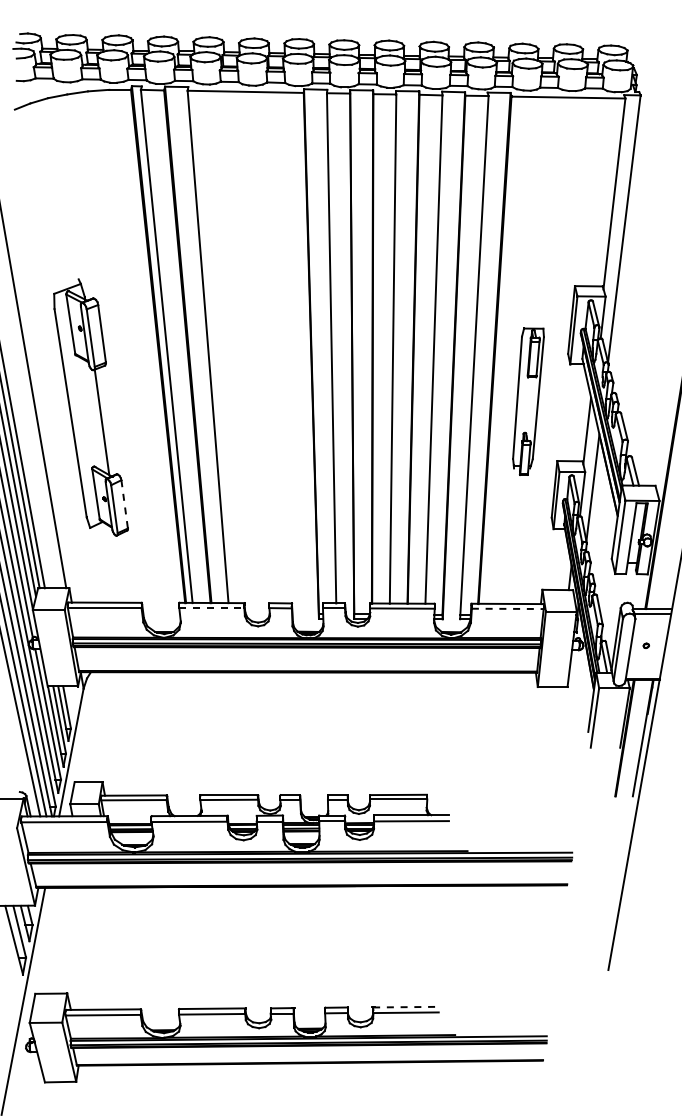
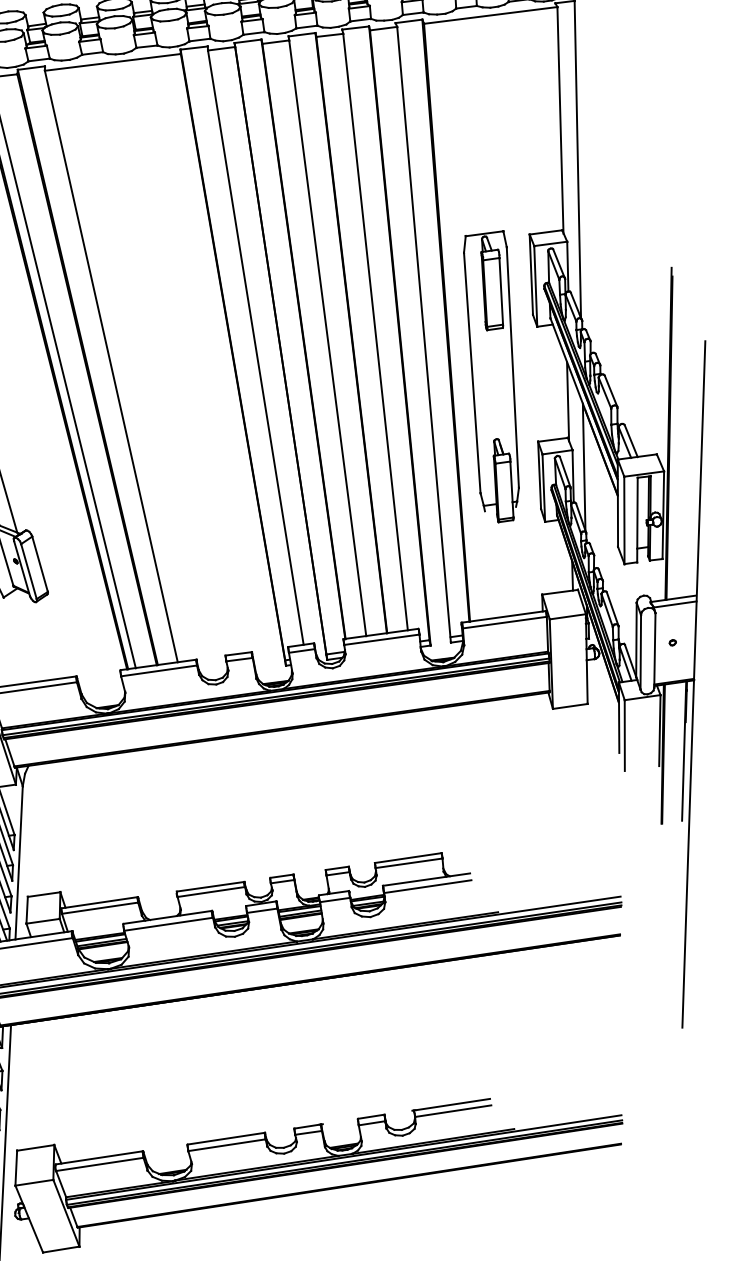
part: (528, 401) -> (494, 377), size x1.67
line: (124, 504) -> (39, 564), dashed -> solid
line: (211, 608) -> (158, 671), dashed -> solid
line: (507, 608) -> (504, 622), dashed -> solid
line: (405, 1007) -> (451, 1105), dashed -> solid

